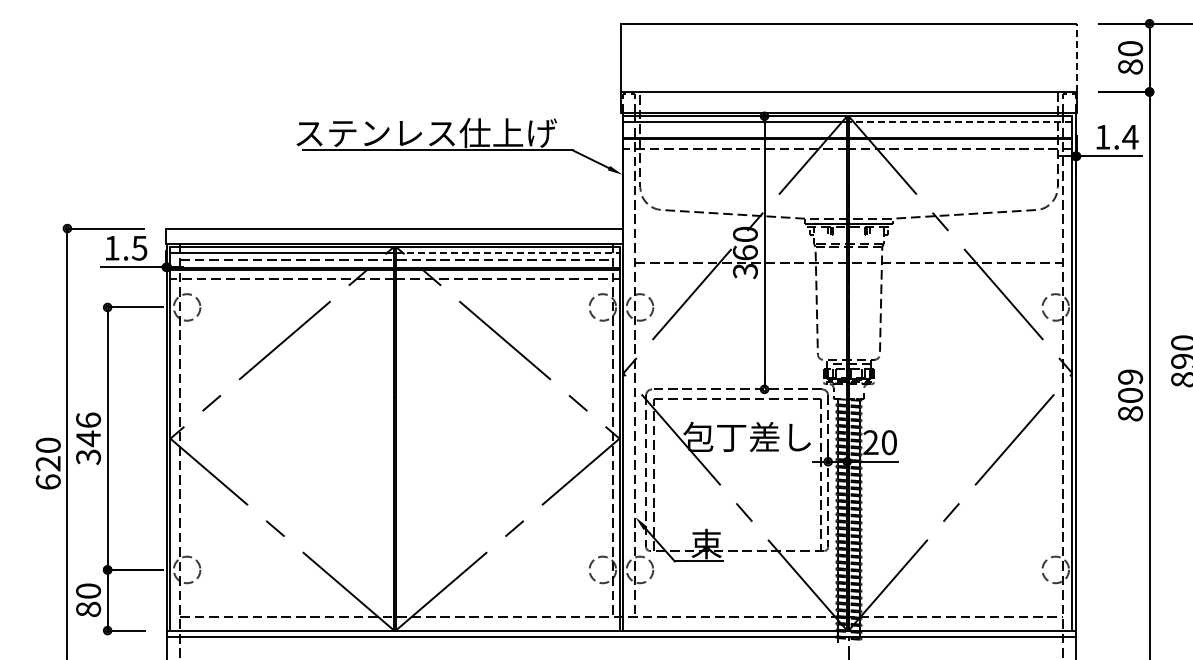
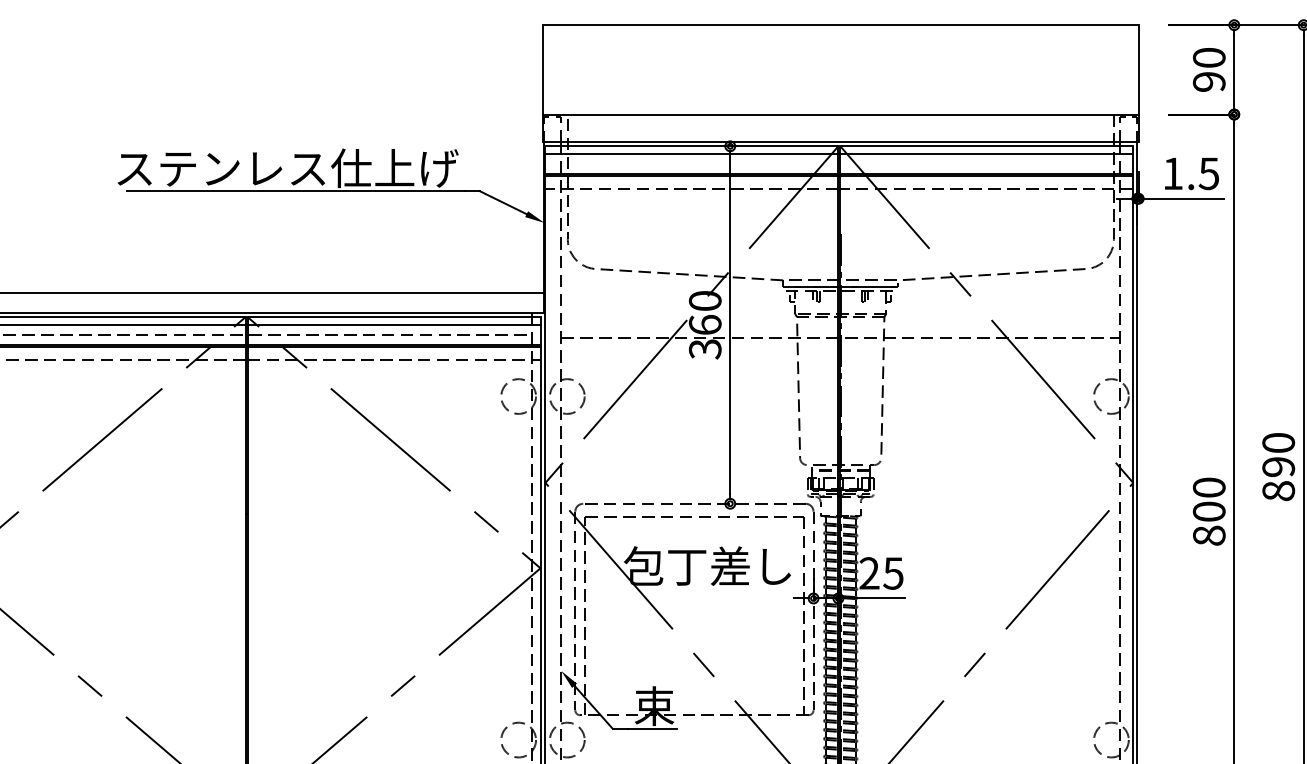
line: (1076, 57) -> (1138, 69), dashed -> solid
text: (1130, 66) -> (1209, 81), 80 -> 90
line: (960, 122) -> (986, 154), dashed -> solid
text: (1130, 137) -> (1209, 174), 1.4 -> 1.5
line: (507, 252) -> (393, 324), dashed -> solid
text: (1130, 376) -> (1209, 486), 809 -> 800
text: (888, 442) -> (892, 573), 20 -> 25

